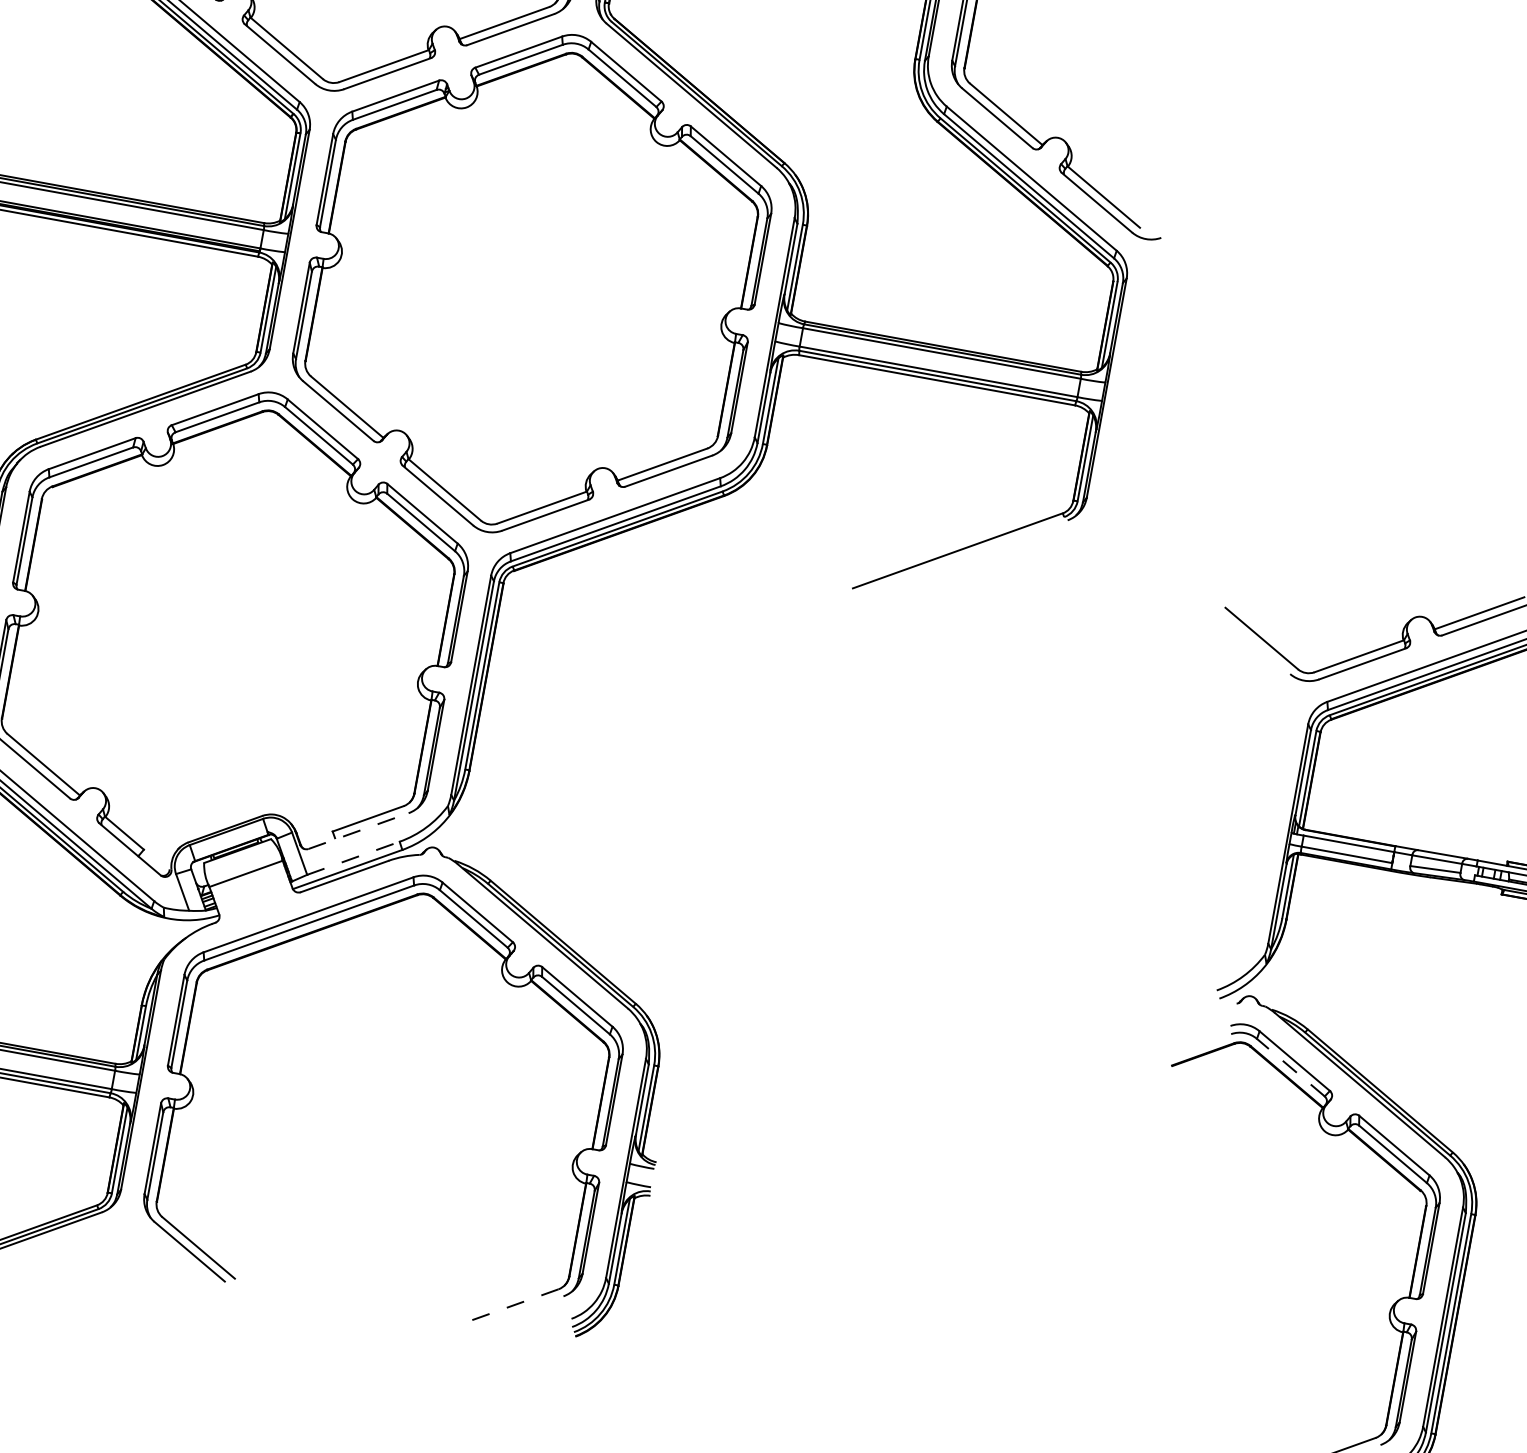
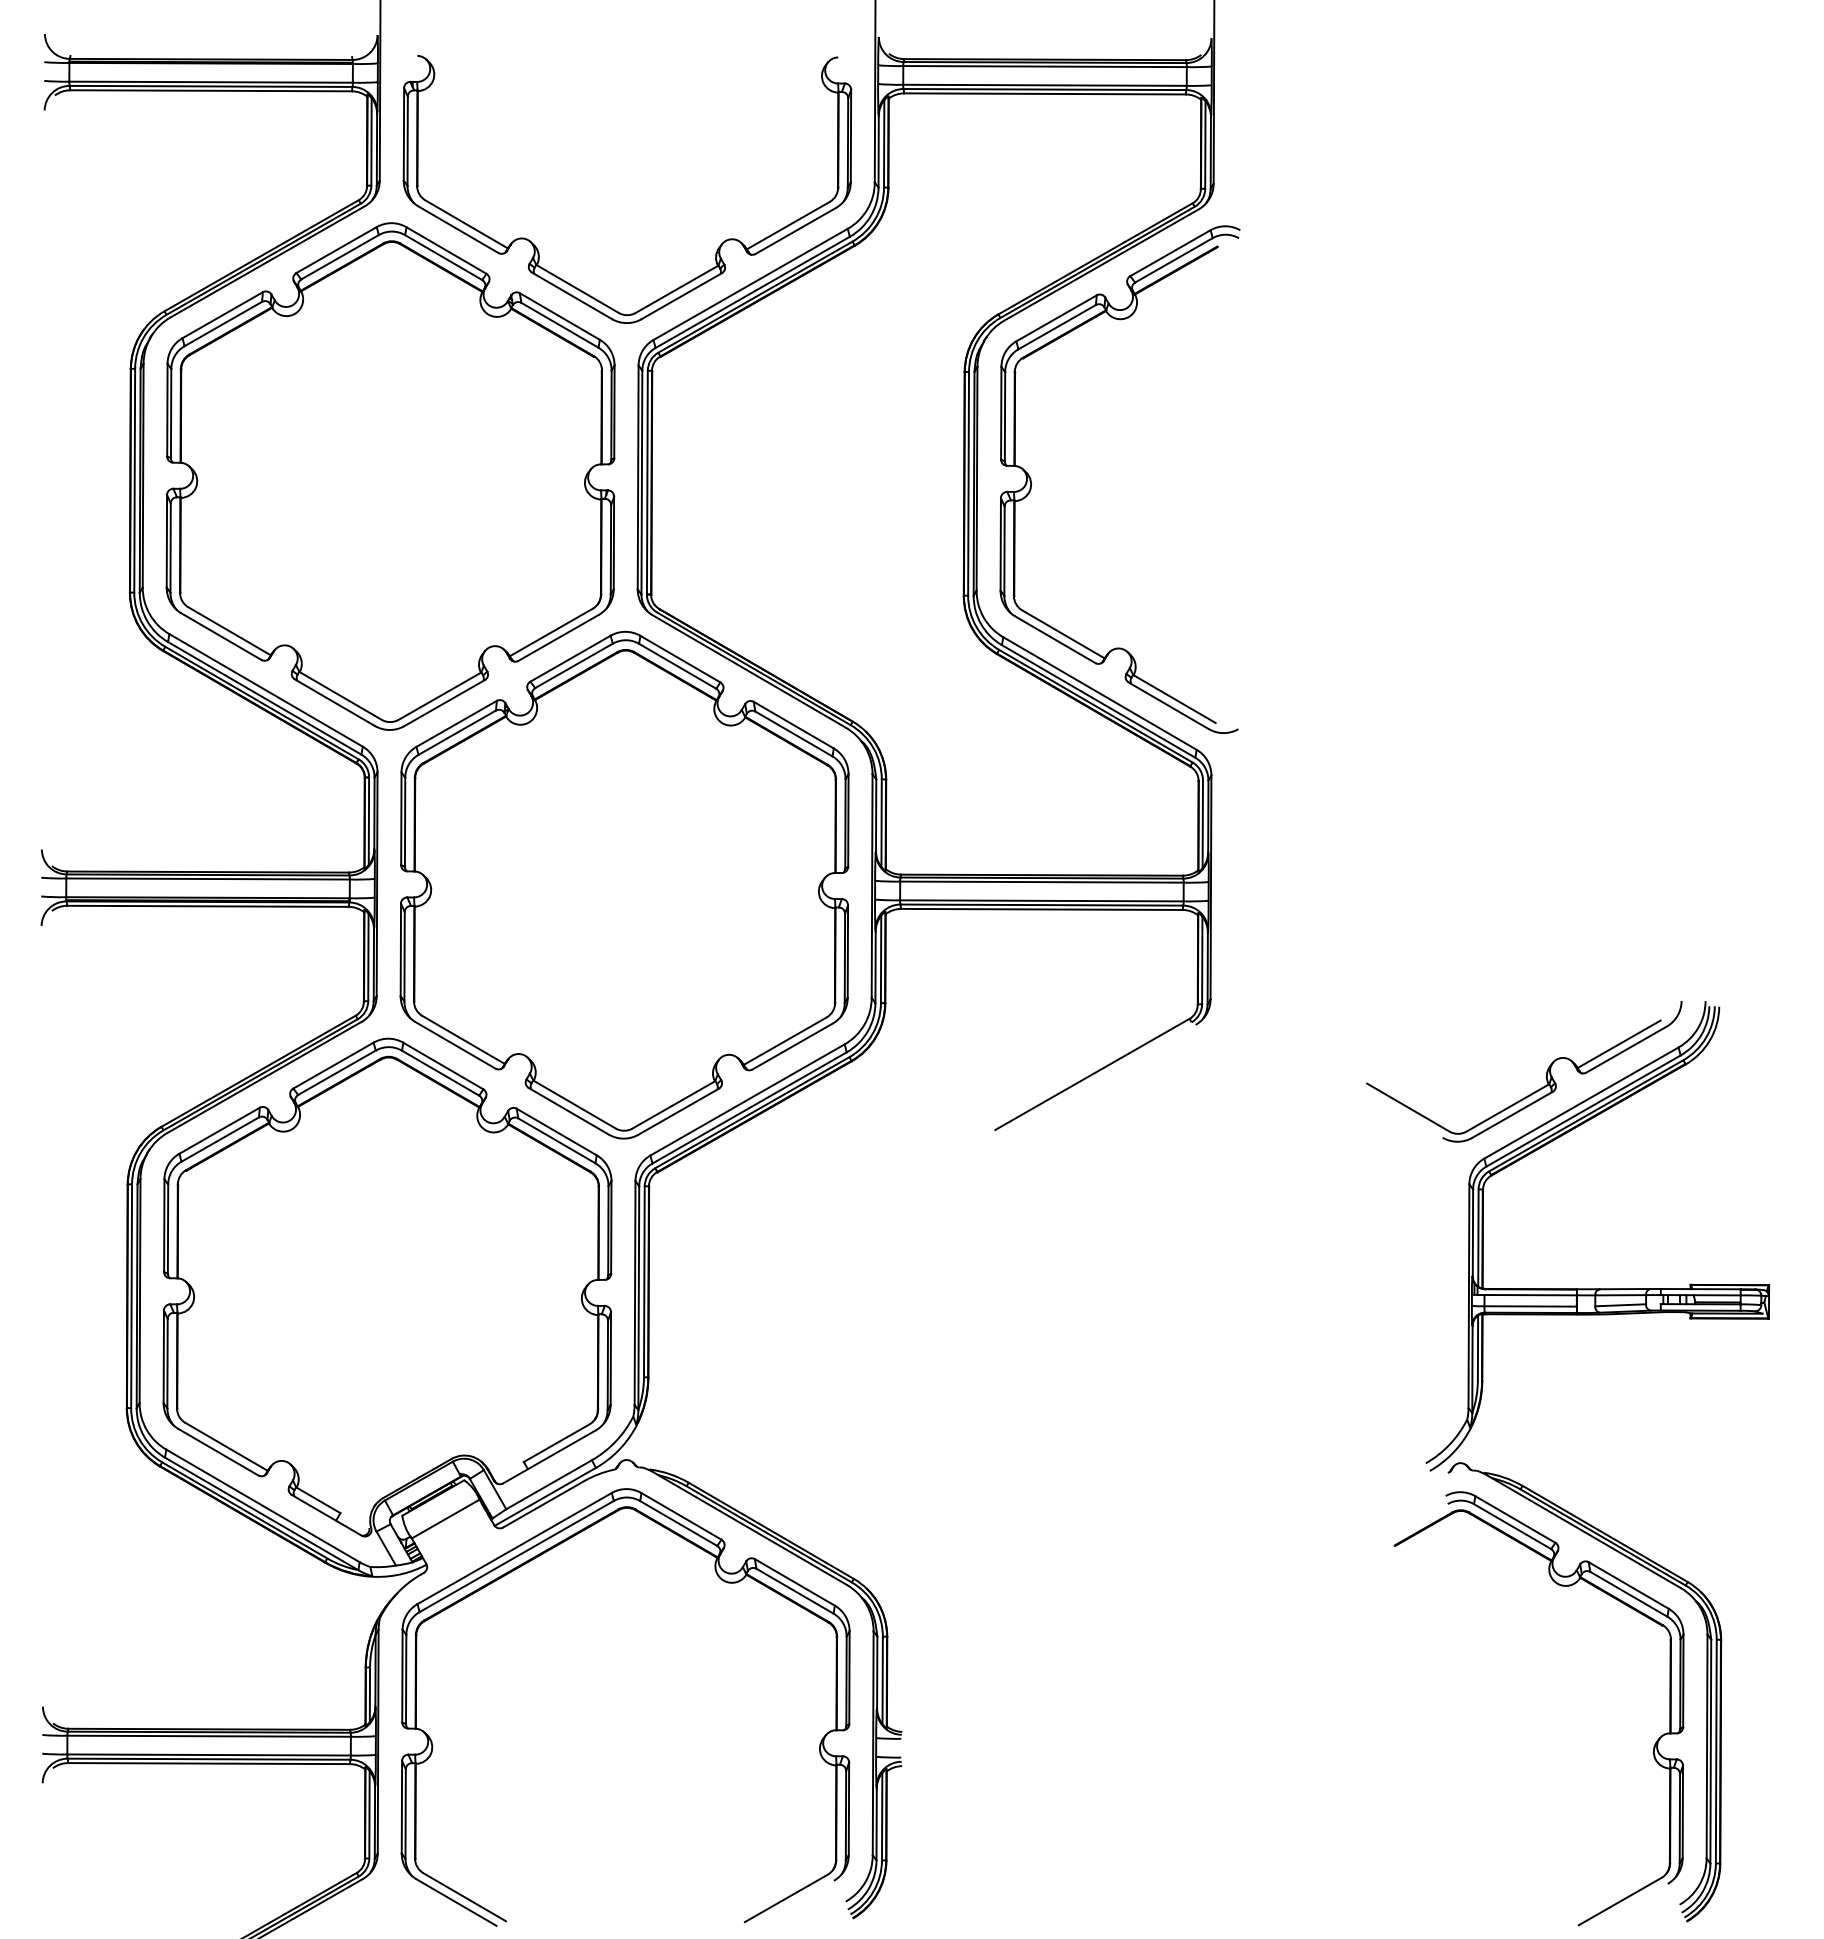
line: (358, 830) -> (549, 1456), dashed -> solid
line: (353, 858) -> (549, 1484), dashed -> solid
line: (1290, 1067) -> (1512, 1526), dashed -> solid
line: (513, 1305) -> (786, 1898), dashed -> solid

